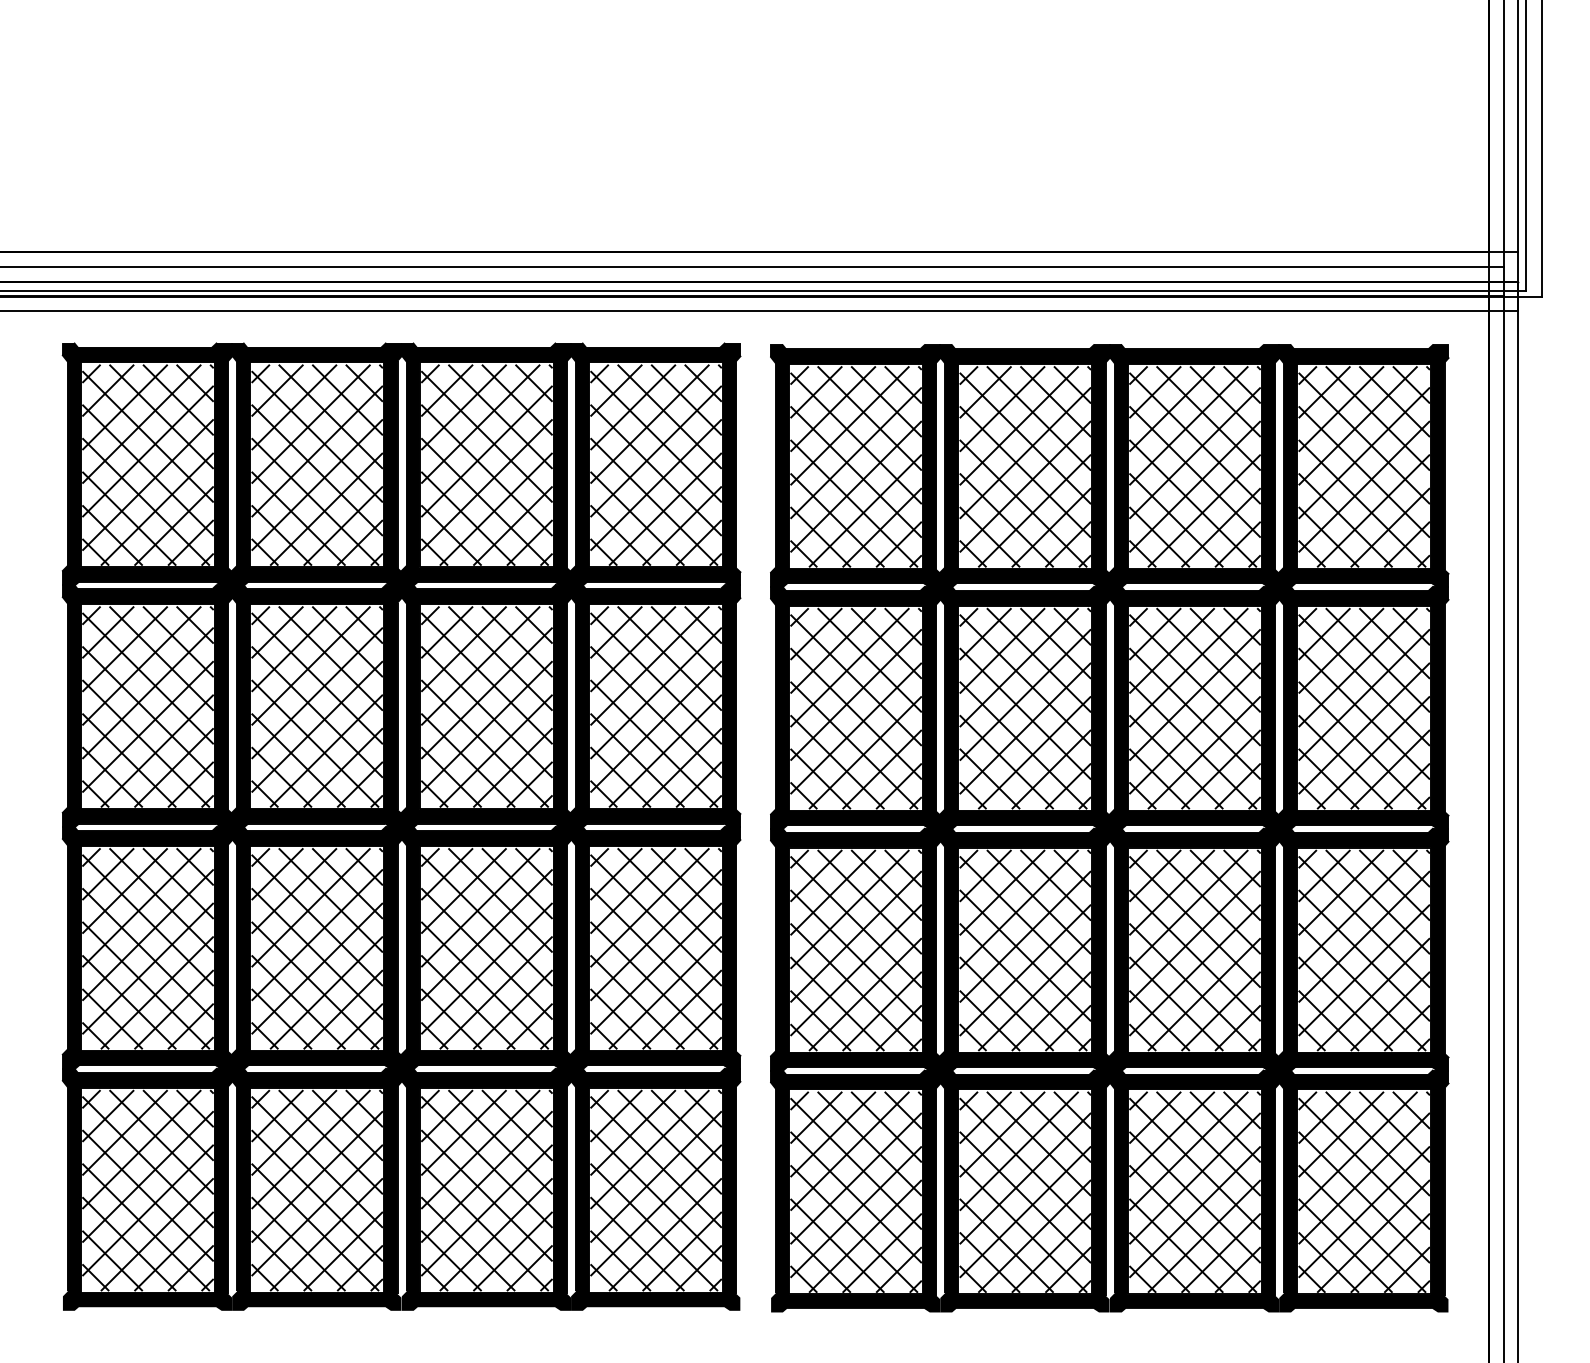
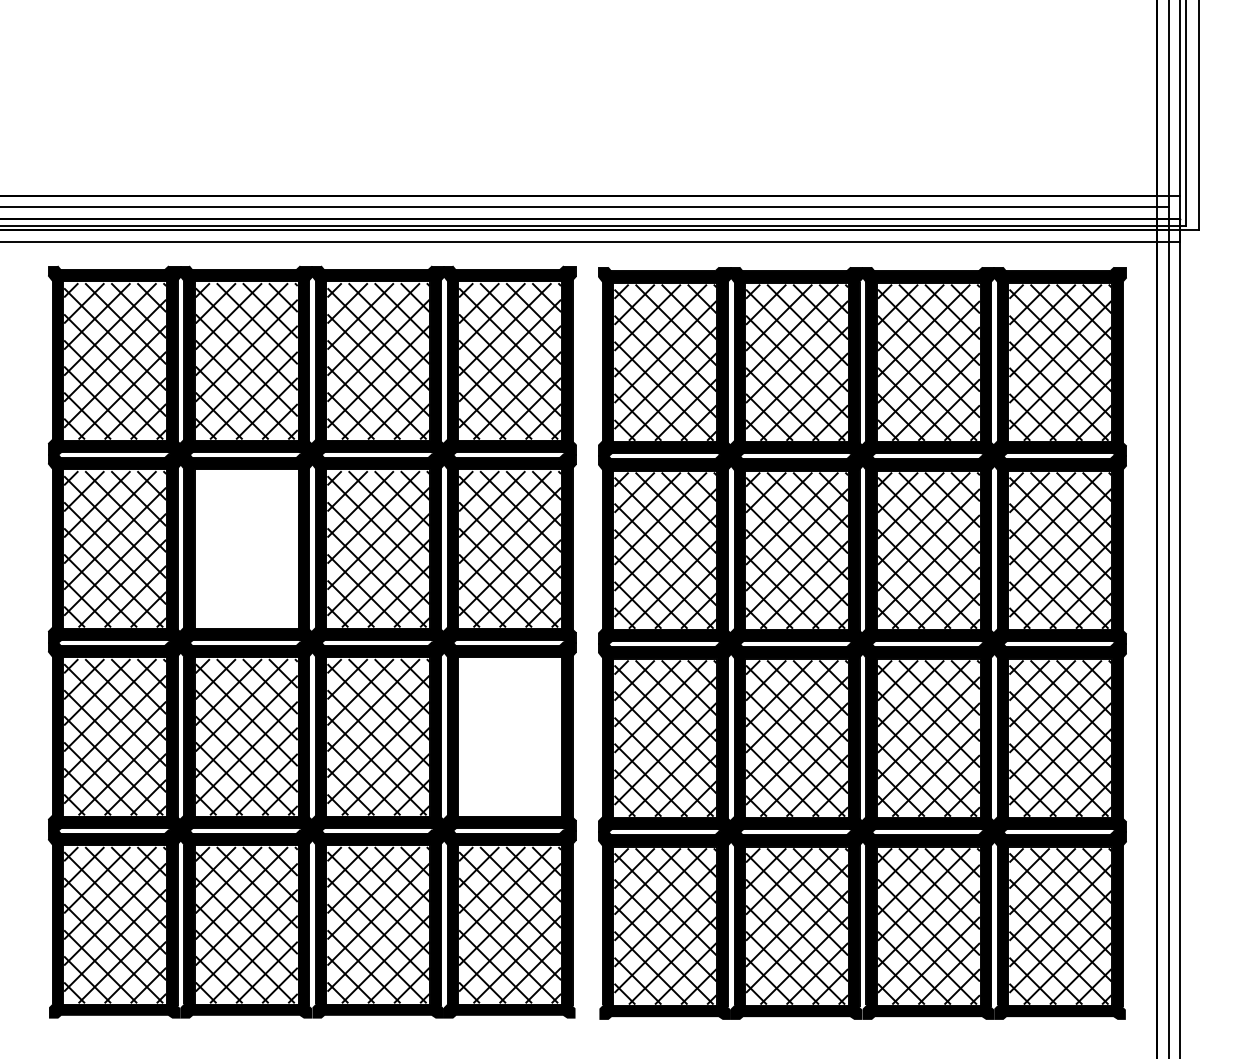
hatch: (316, 706) -> (246, 548), removed
hatch: (655, 948) -> (509, 737), removed

